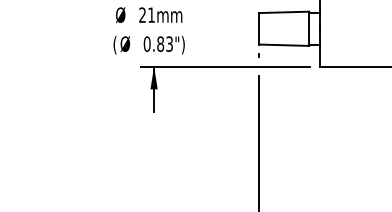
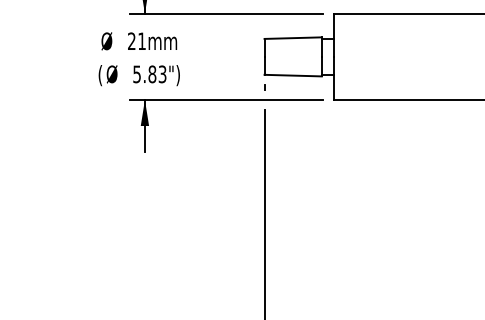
text: (147, 44) -> (137, 74), 0.83") -> 5.83")

